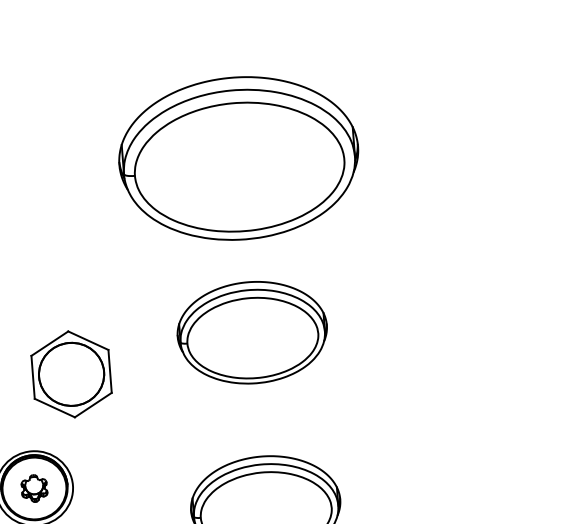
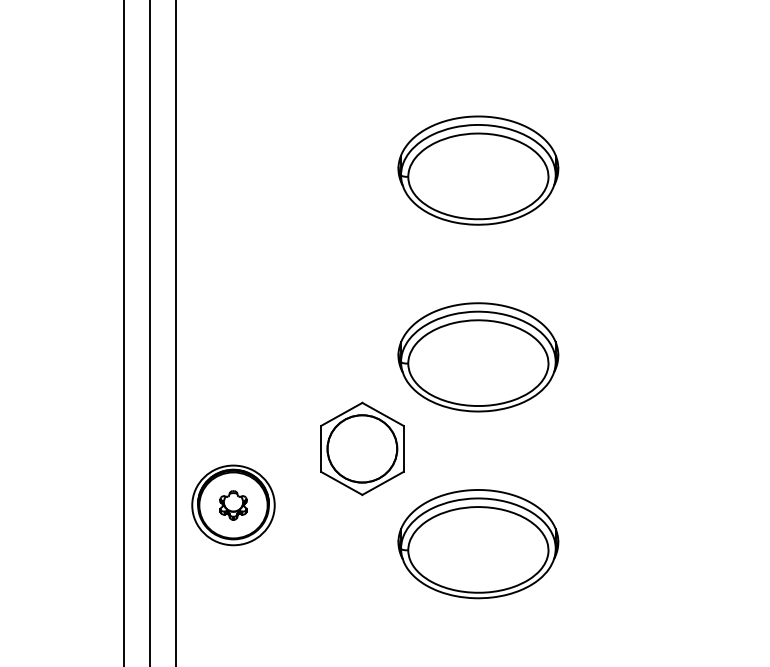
part: (239, 158) -> (478, 170), size x0.62
part: (71, 373) -> (362, 448), moved

